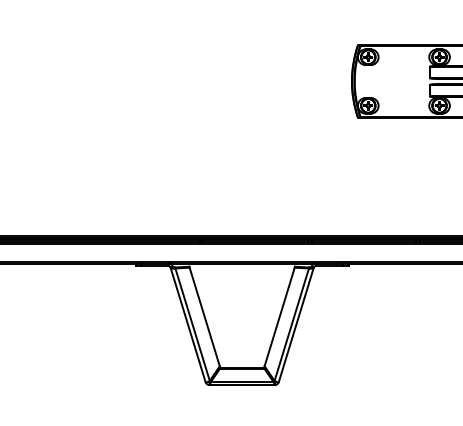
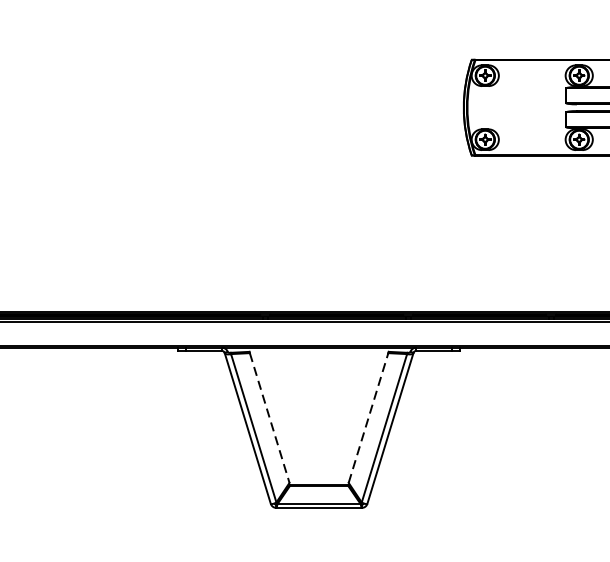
line: (279, 316) -> (368, 417), solid -> dashed
line: (204, 317) -> (269, 418), solid -> dashed

